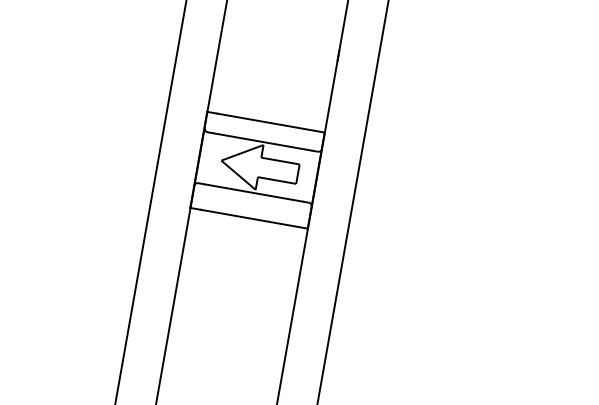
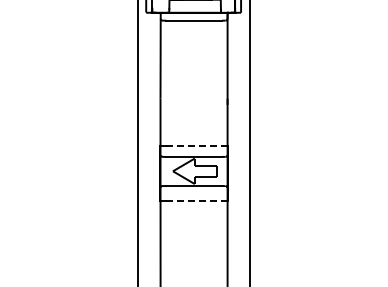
line: (267, 122) -> (194, 145), solid -> dashed
line: (250, 218) -> (194, 200), solid -> dashed

